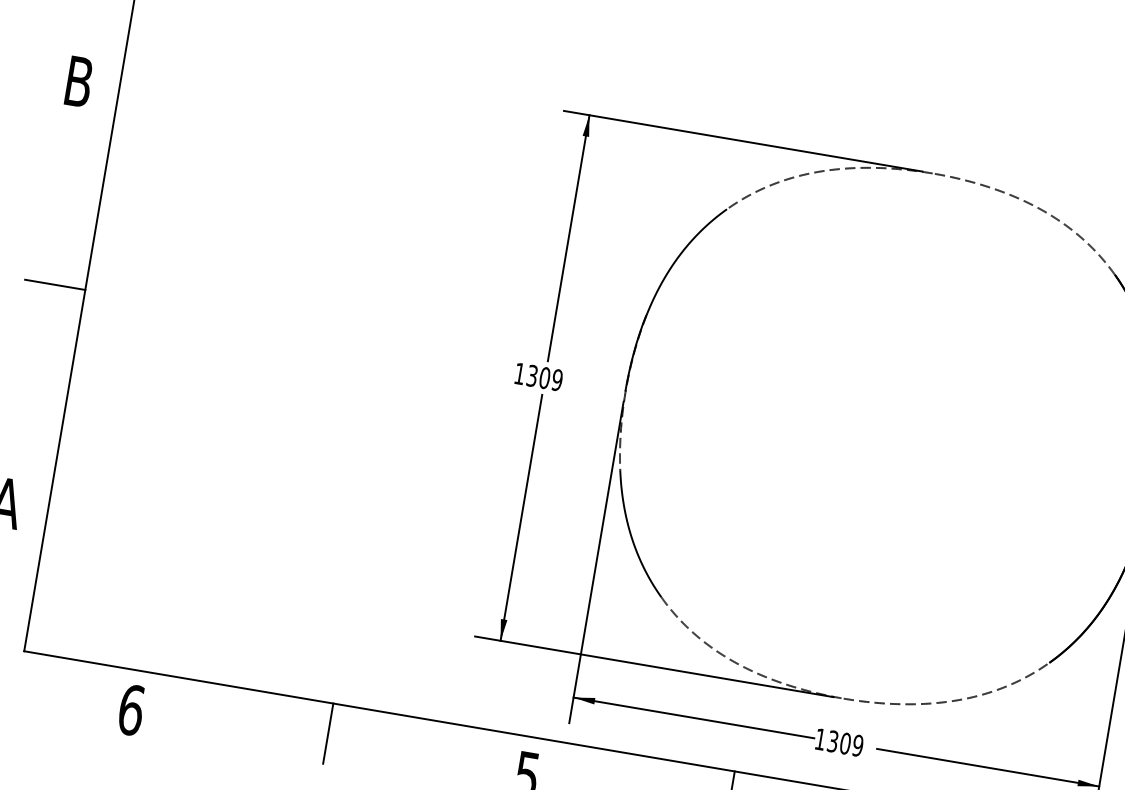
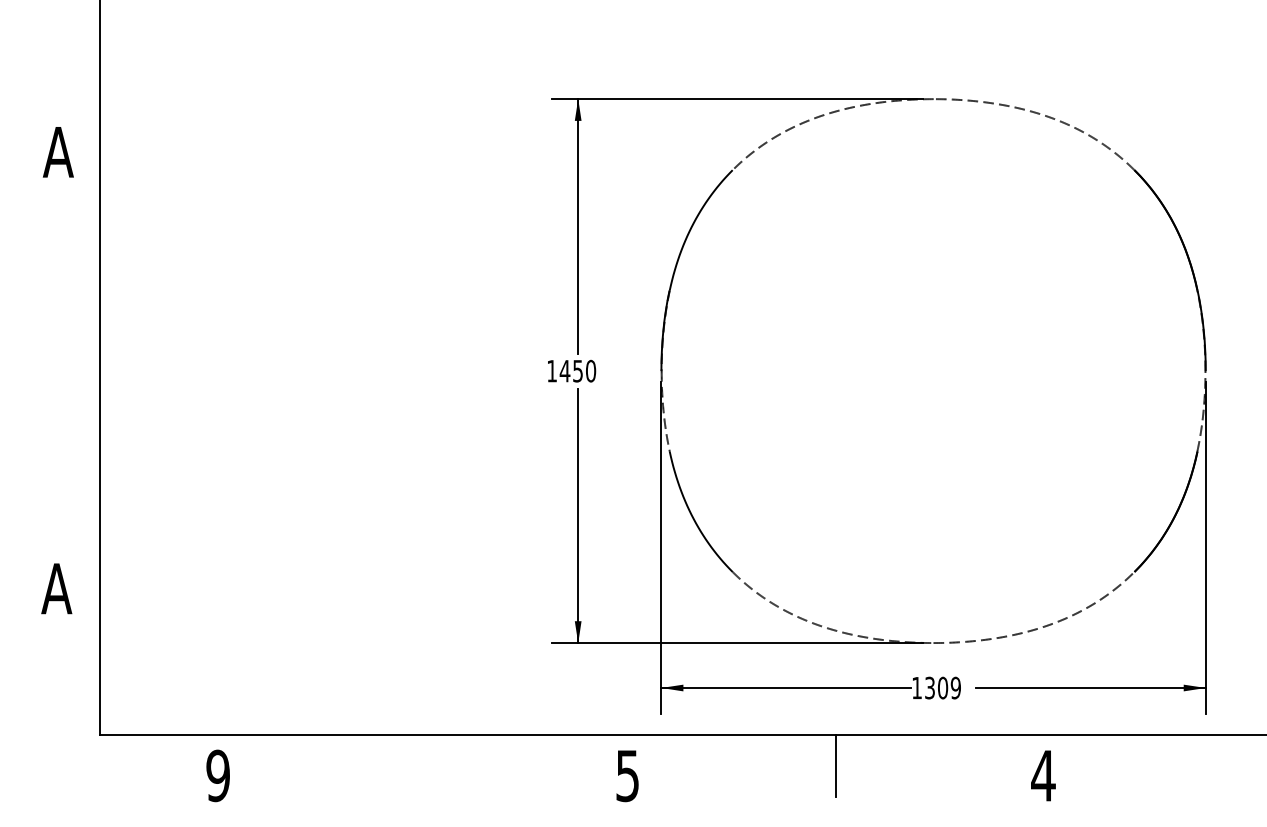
text: (77, 81) -> (57, 152), B -> A
line: (55, 284) -> (69, 360), removed
text: (544, 377) -> (577, 370), 1309 -> 1450
text: (131, 709) -> (218, 775), 6 -> 9
line: (328, 733) -> (420, 765), removed

